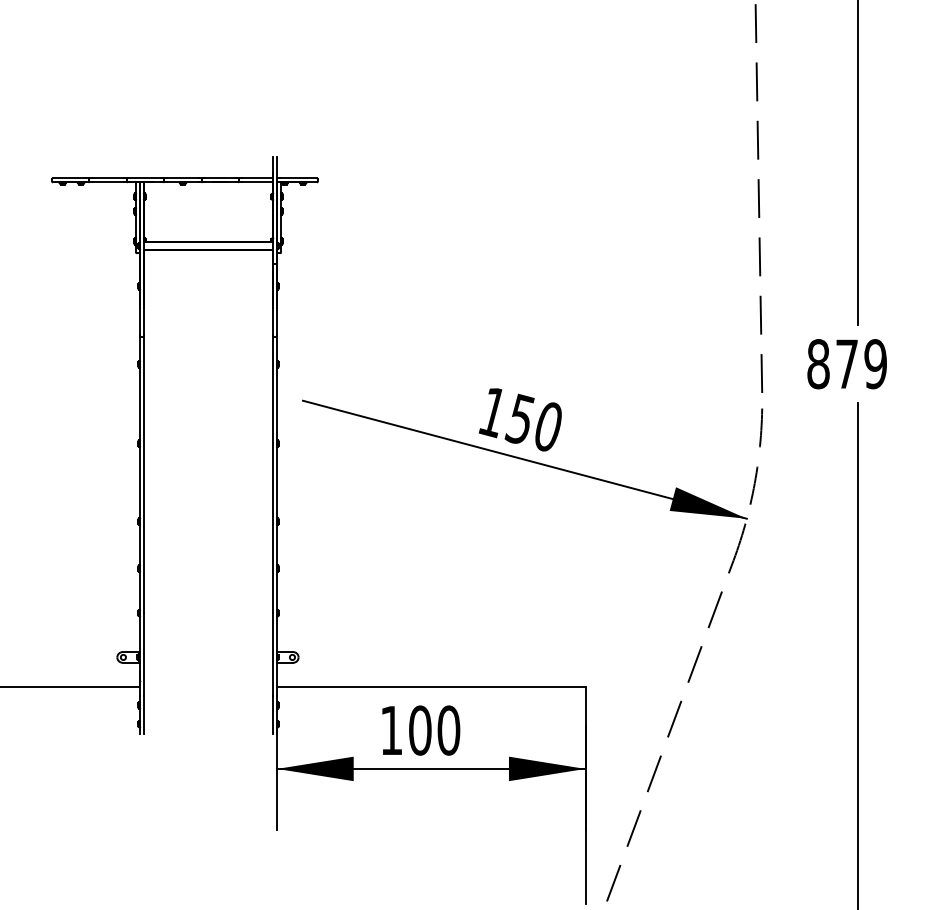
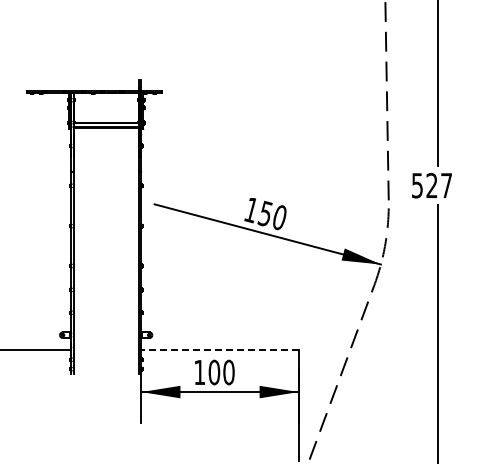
text: (846, 363) -> (431, 185), 879 -> 527
line: (432, 687) -> (220, 350), solid -> dashed

